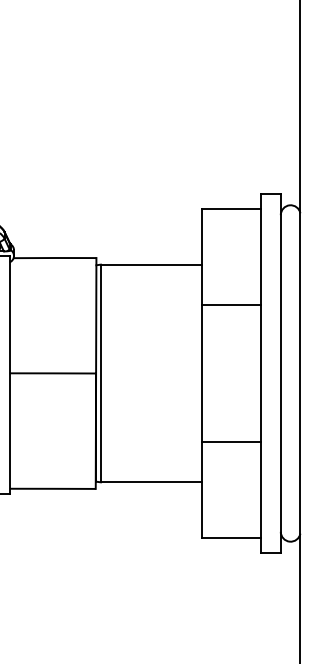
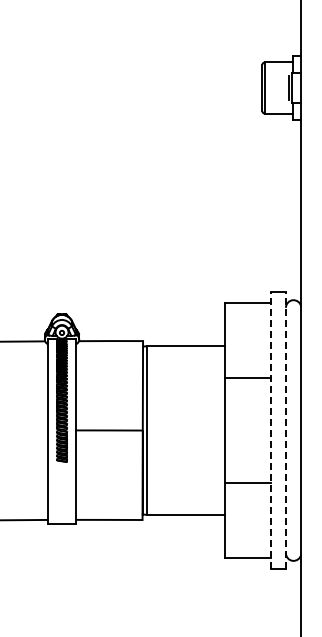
line: (260, 373) -> (270, 430), solid -> dashed
line: (280, 373) -> (285, 430), solid -> dashed

